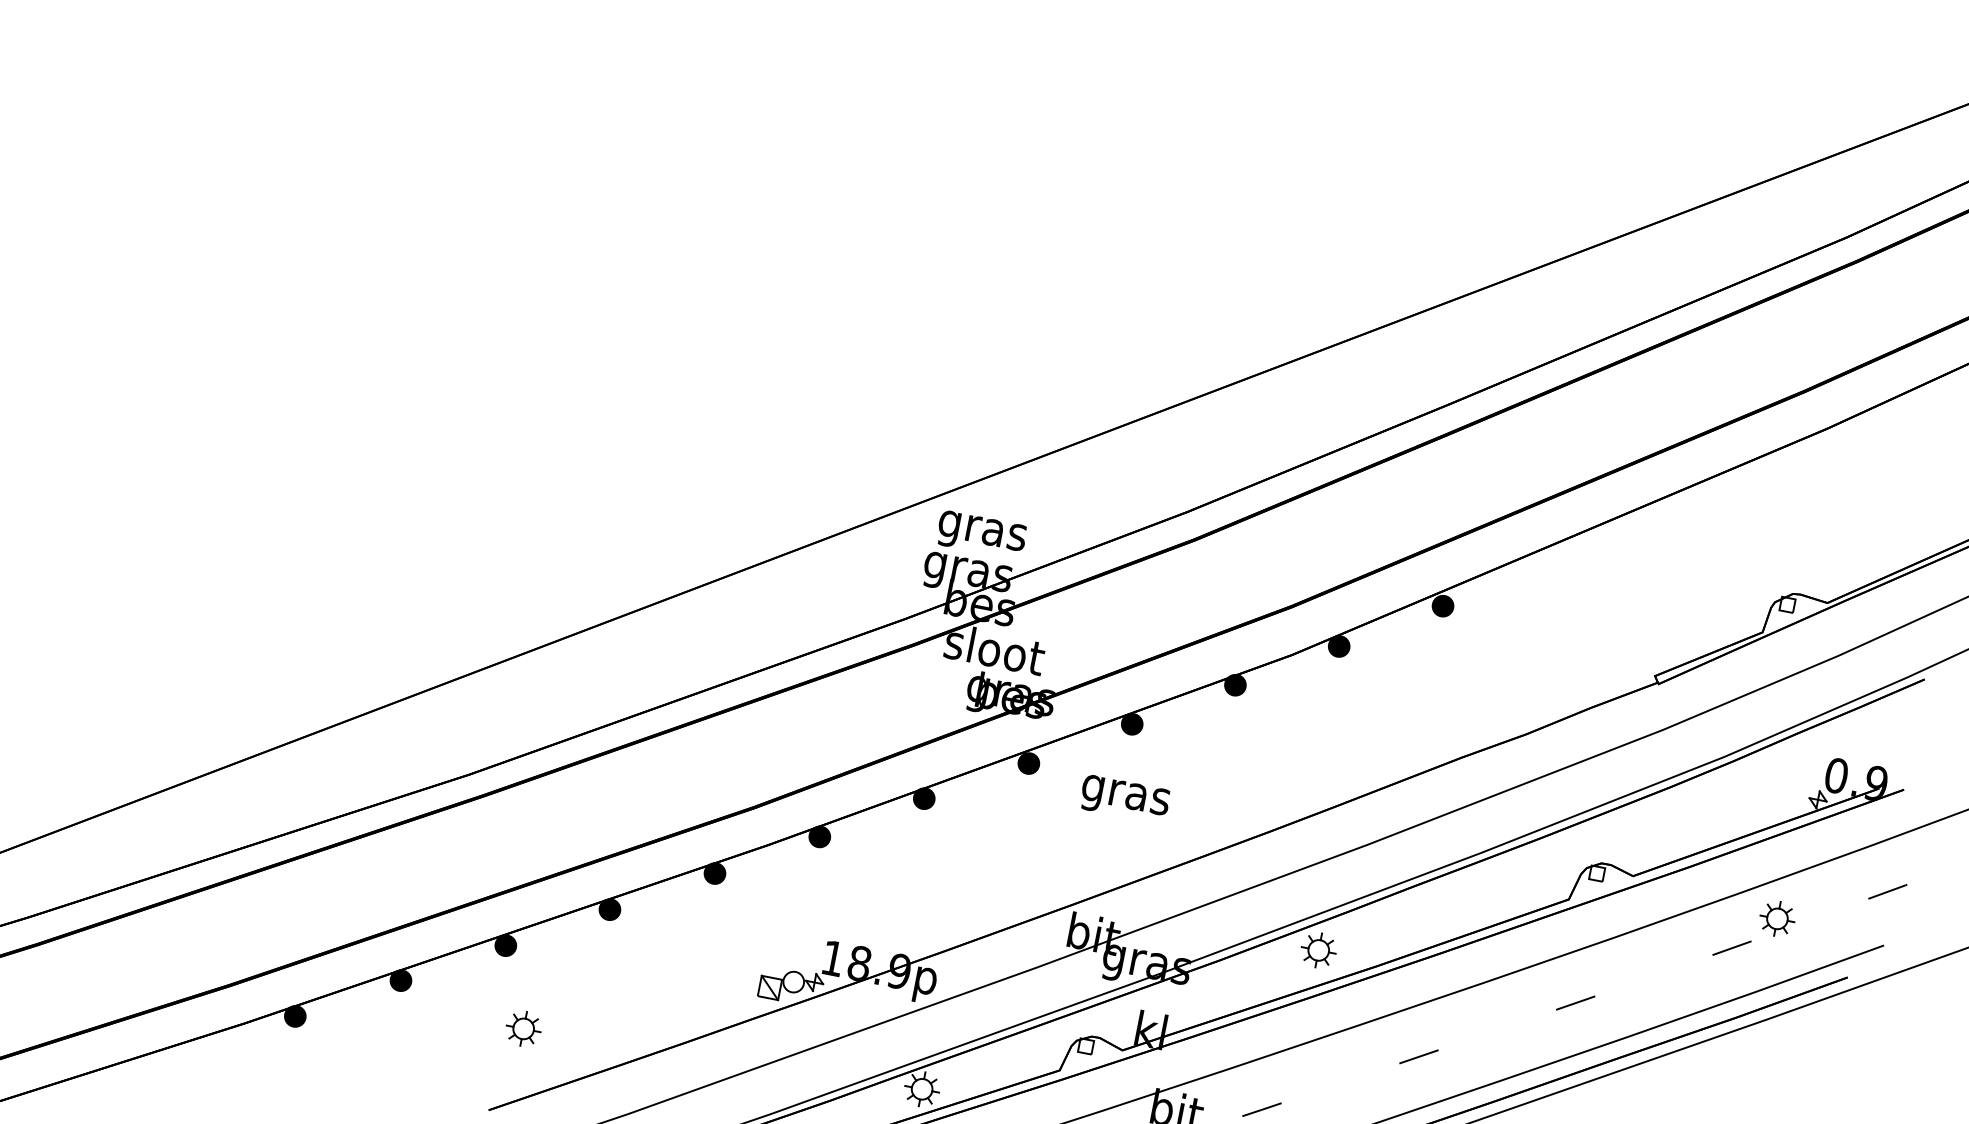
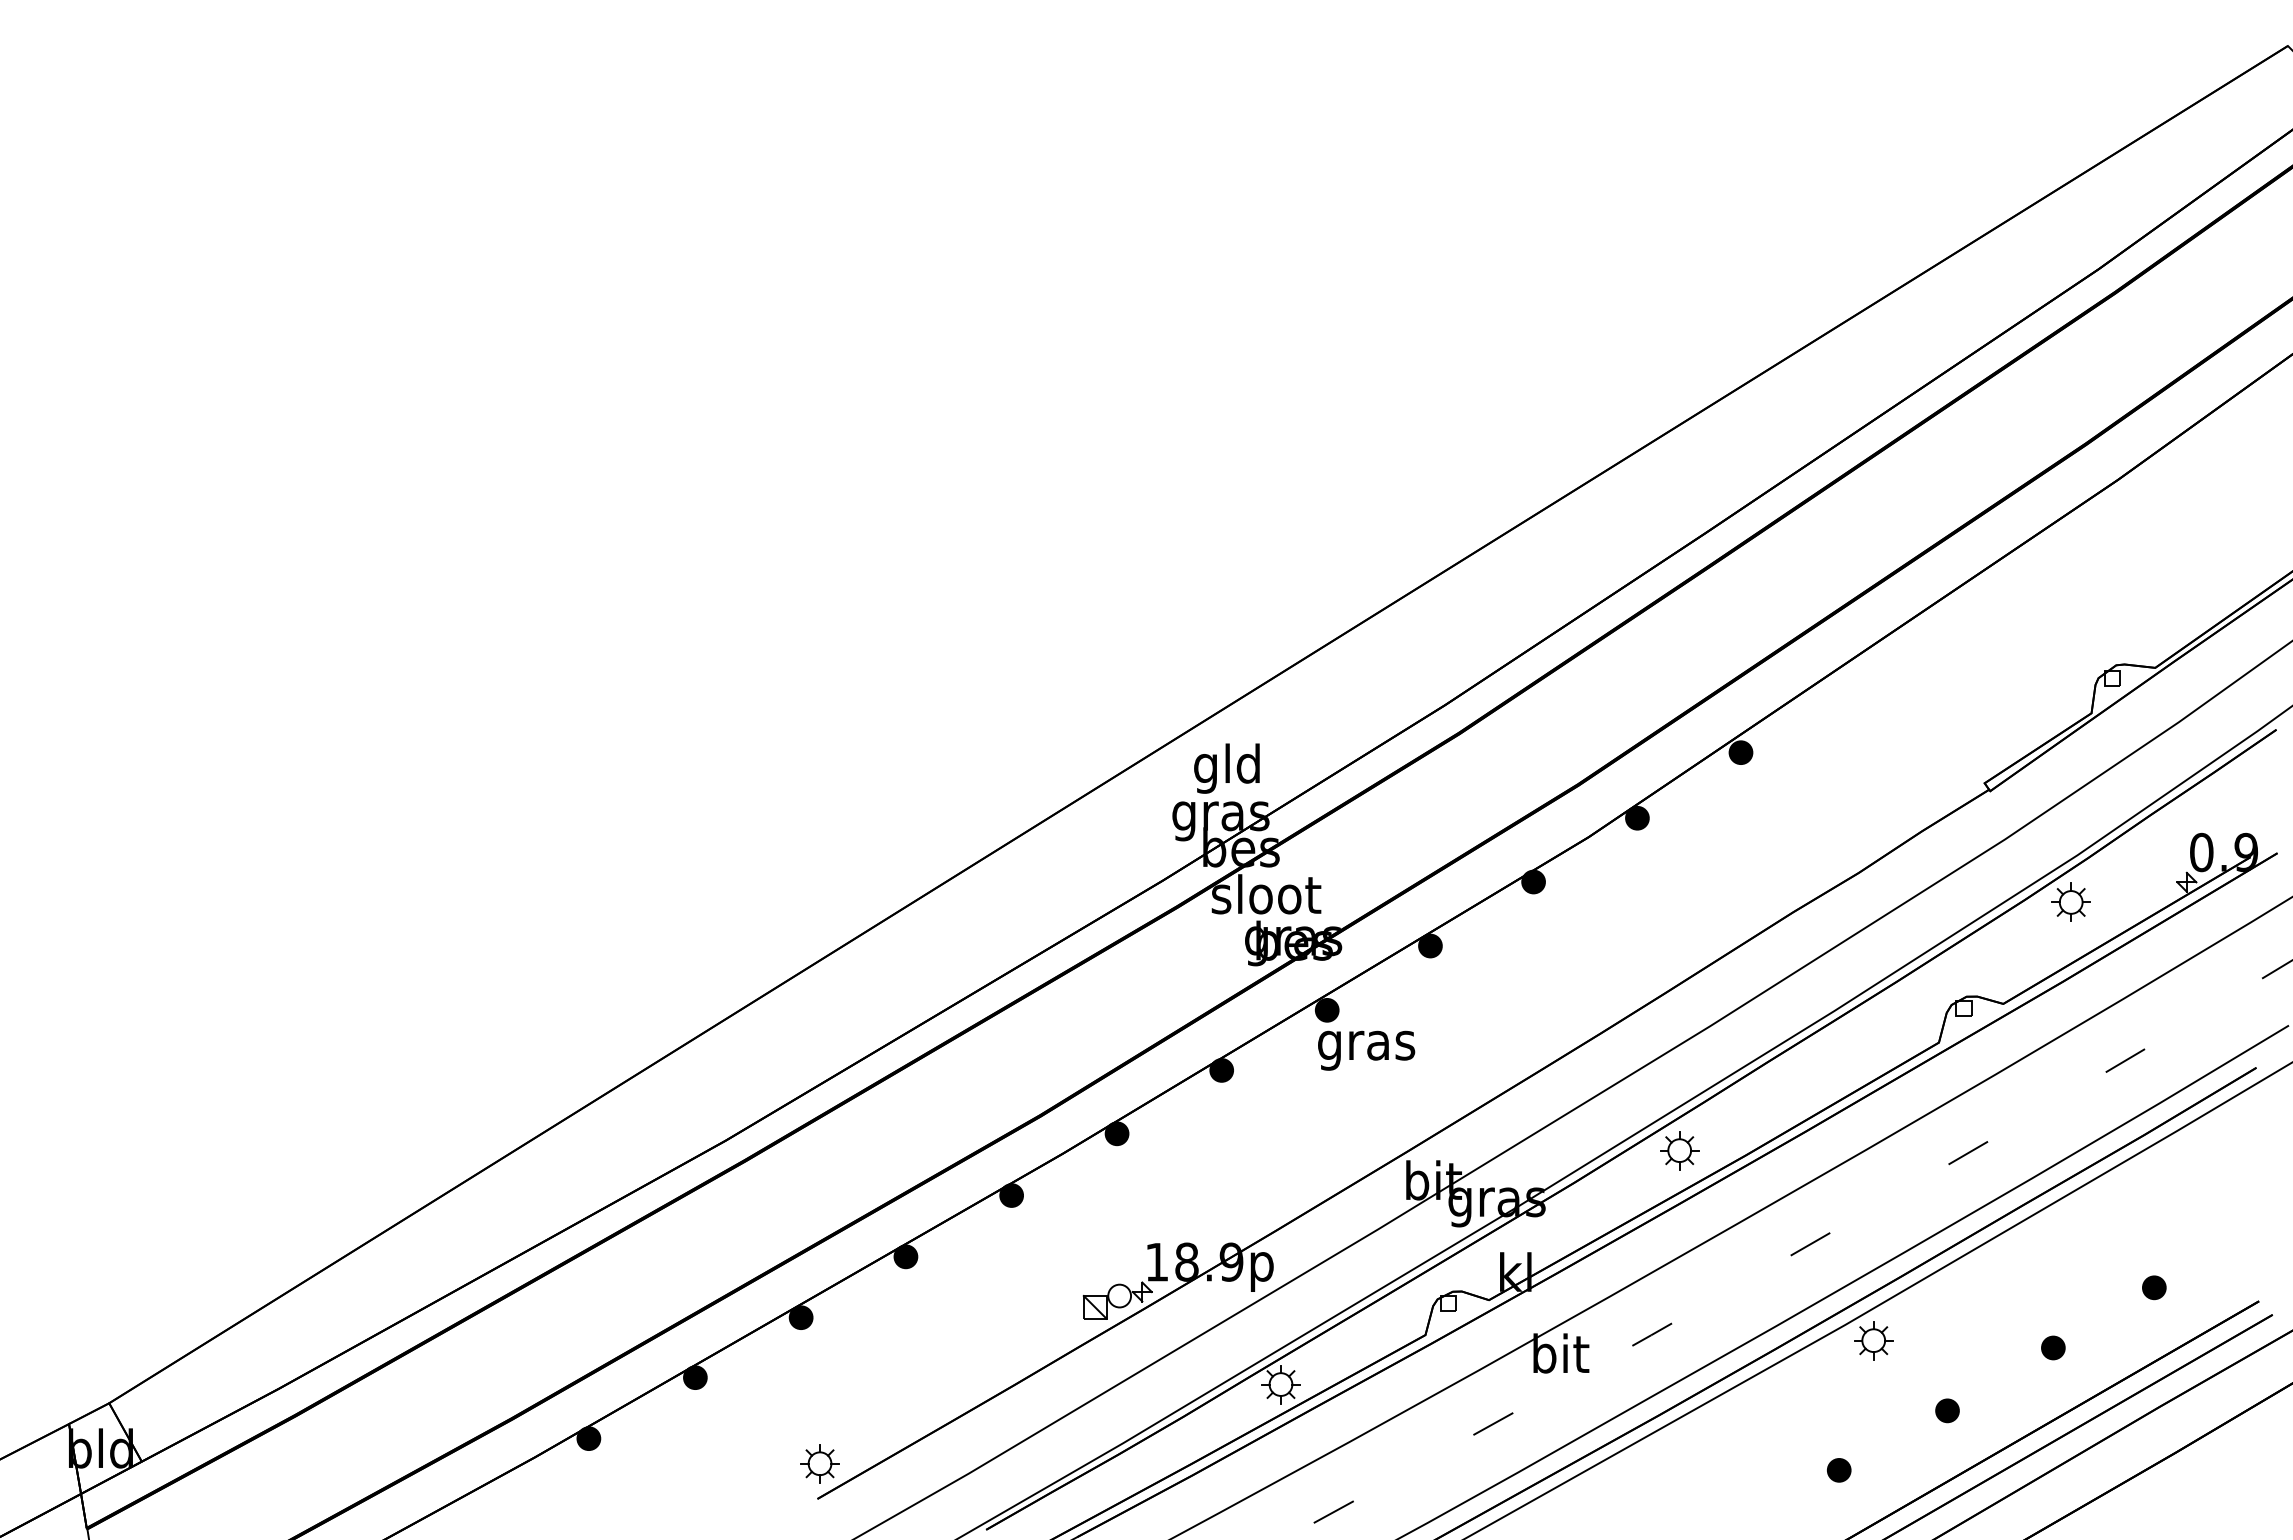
text: (982, 530) -> (1227, 768), gras -> gld
text: (1124, 799) -> (1366, 1050), moved
part: (1776, 917) -> (2070, 901), moved
part: (523, 1028) -> (819, 1463), moved

